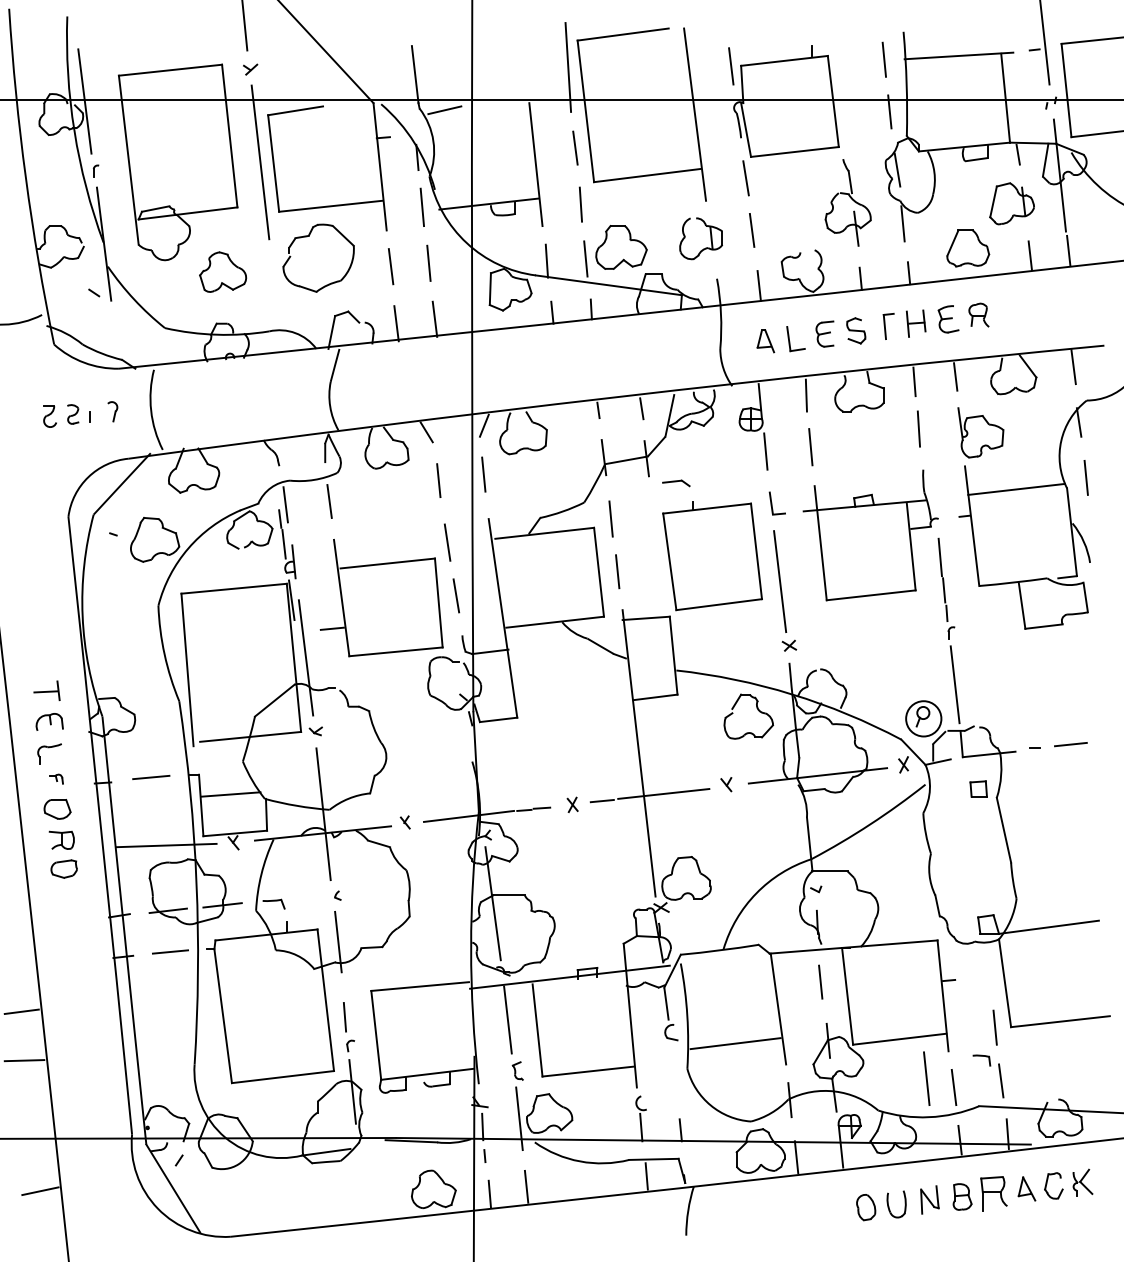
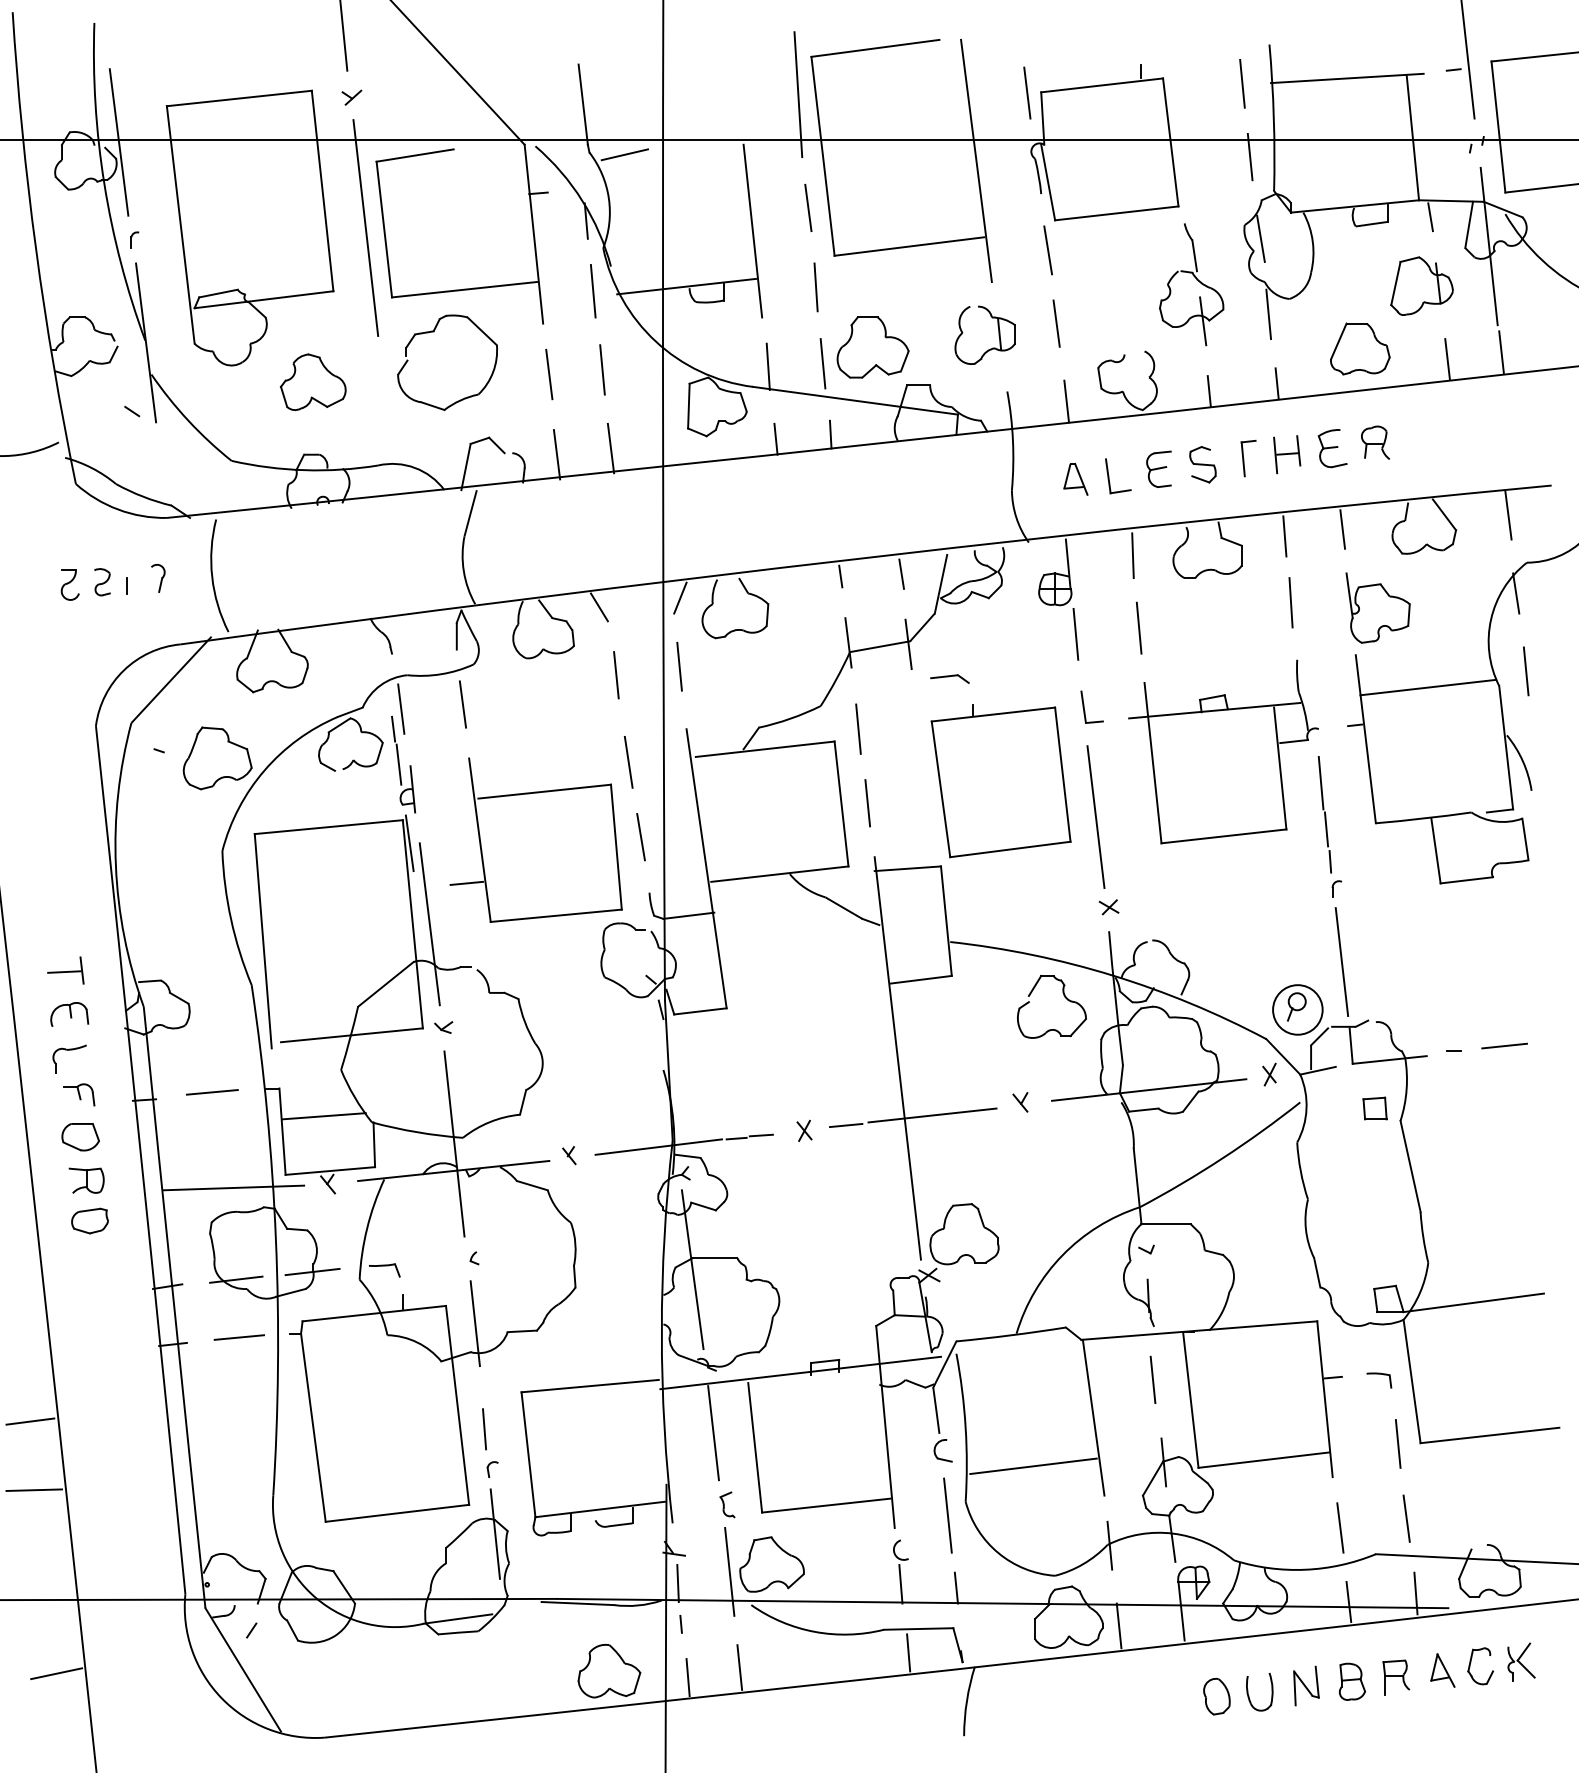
part: (56, 778) -> (79, 1093), size x1.67
part: (981, 1060) -> (1378, 1380), moved
line: (926, 1078) -> (947, 1515), moved
part: (993, 1193) -> (1395, 1676), size x0.71

